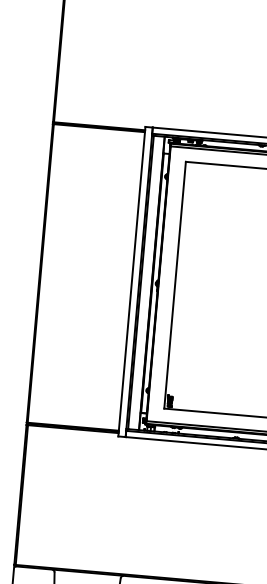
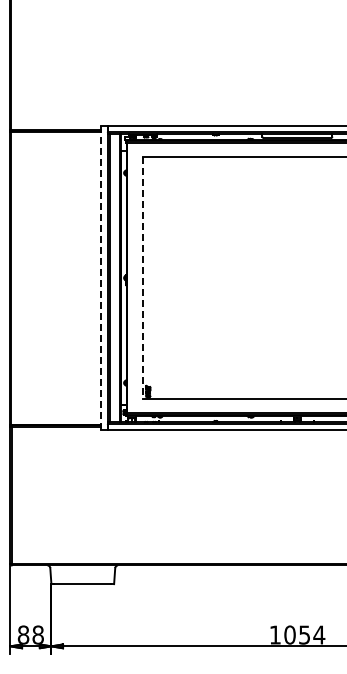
line: (131, 281) -> (100, 278), solid -> dashed
line: (175, 285) -> (143, 278), solid -> dashed

